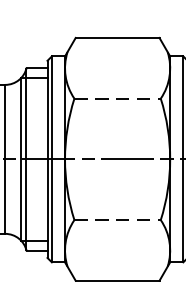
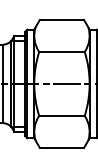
line: (116, 97) -> (61, 51), dashed -> solid
line: (116, 219) -> (61, 115), dashed -> solid

